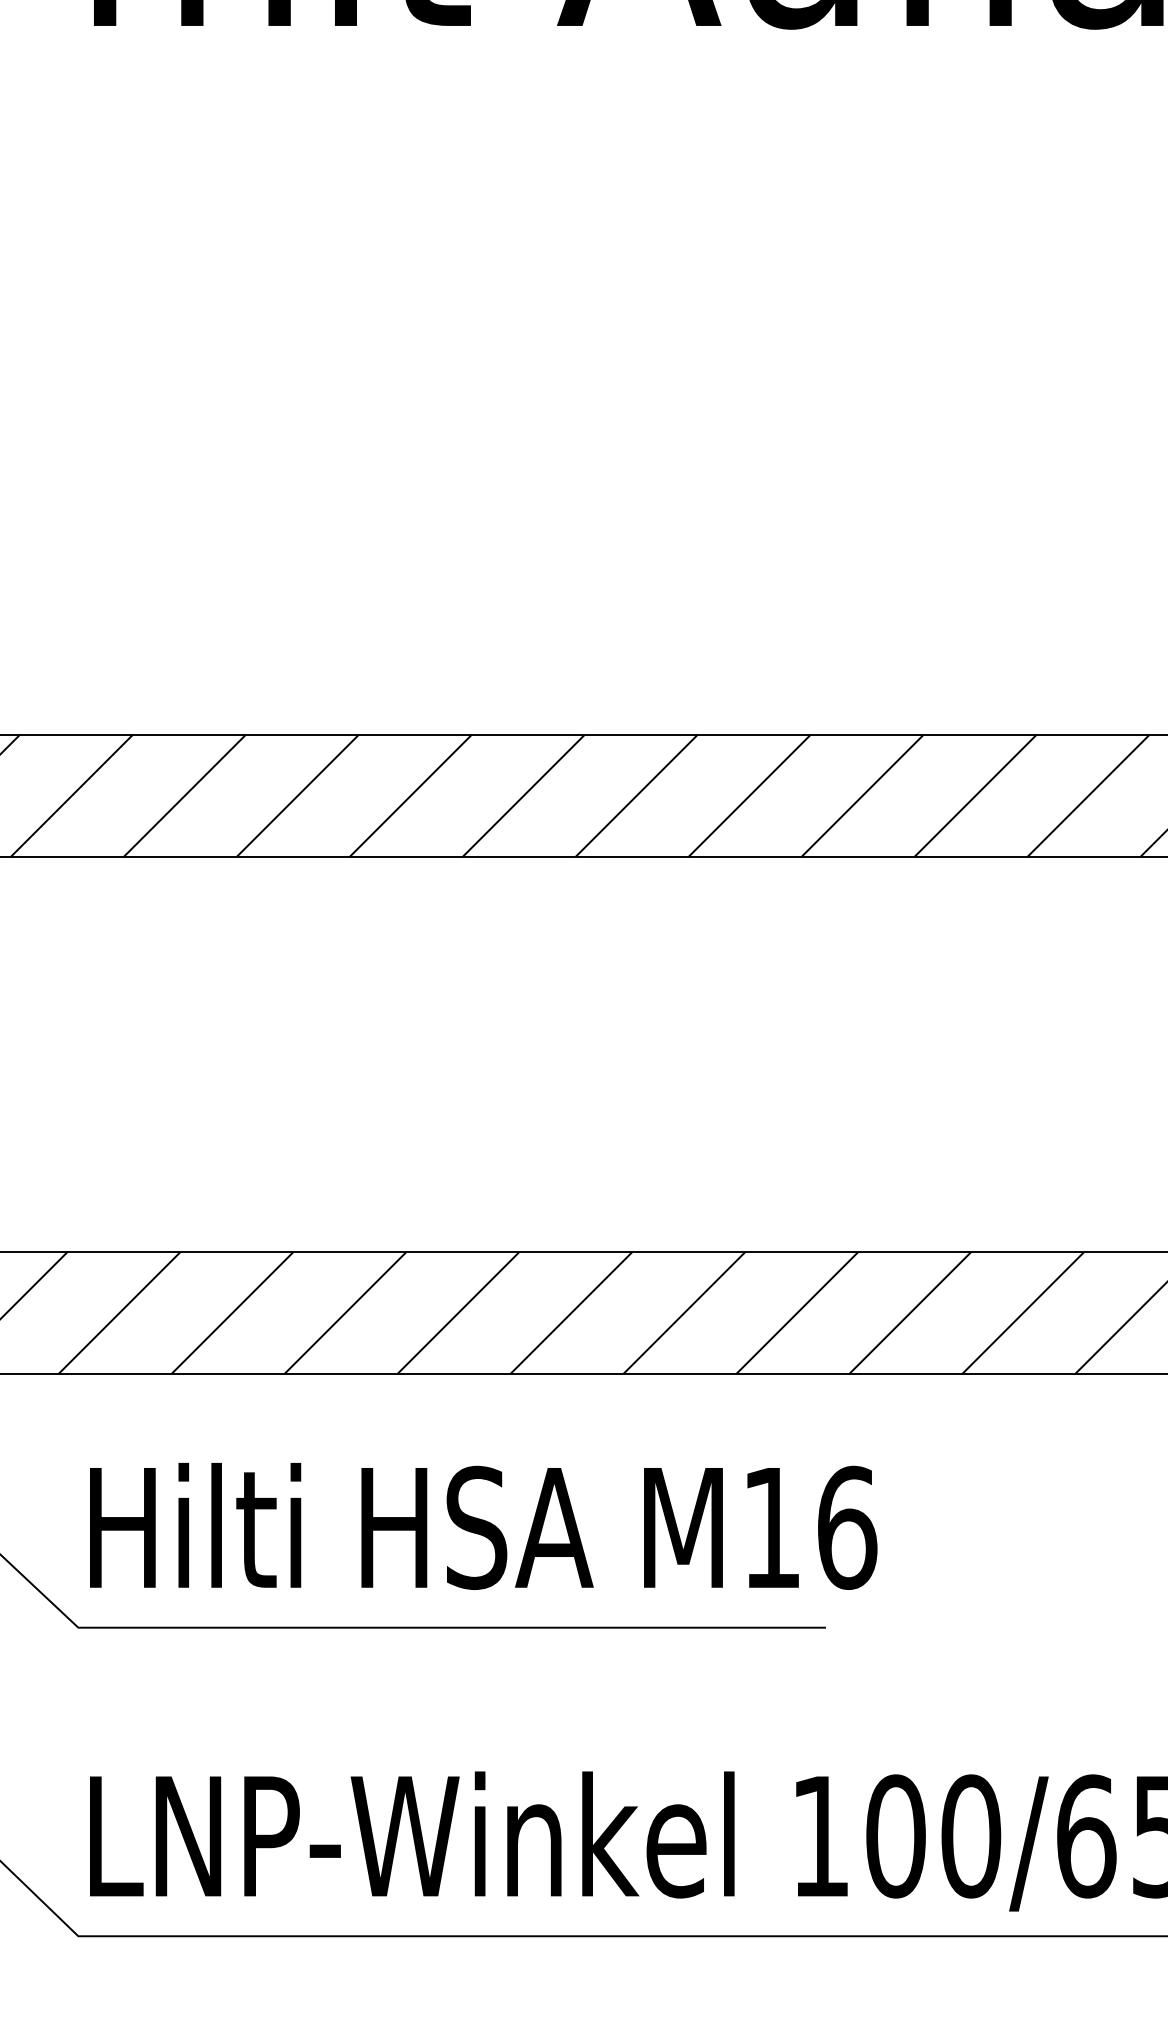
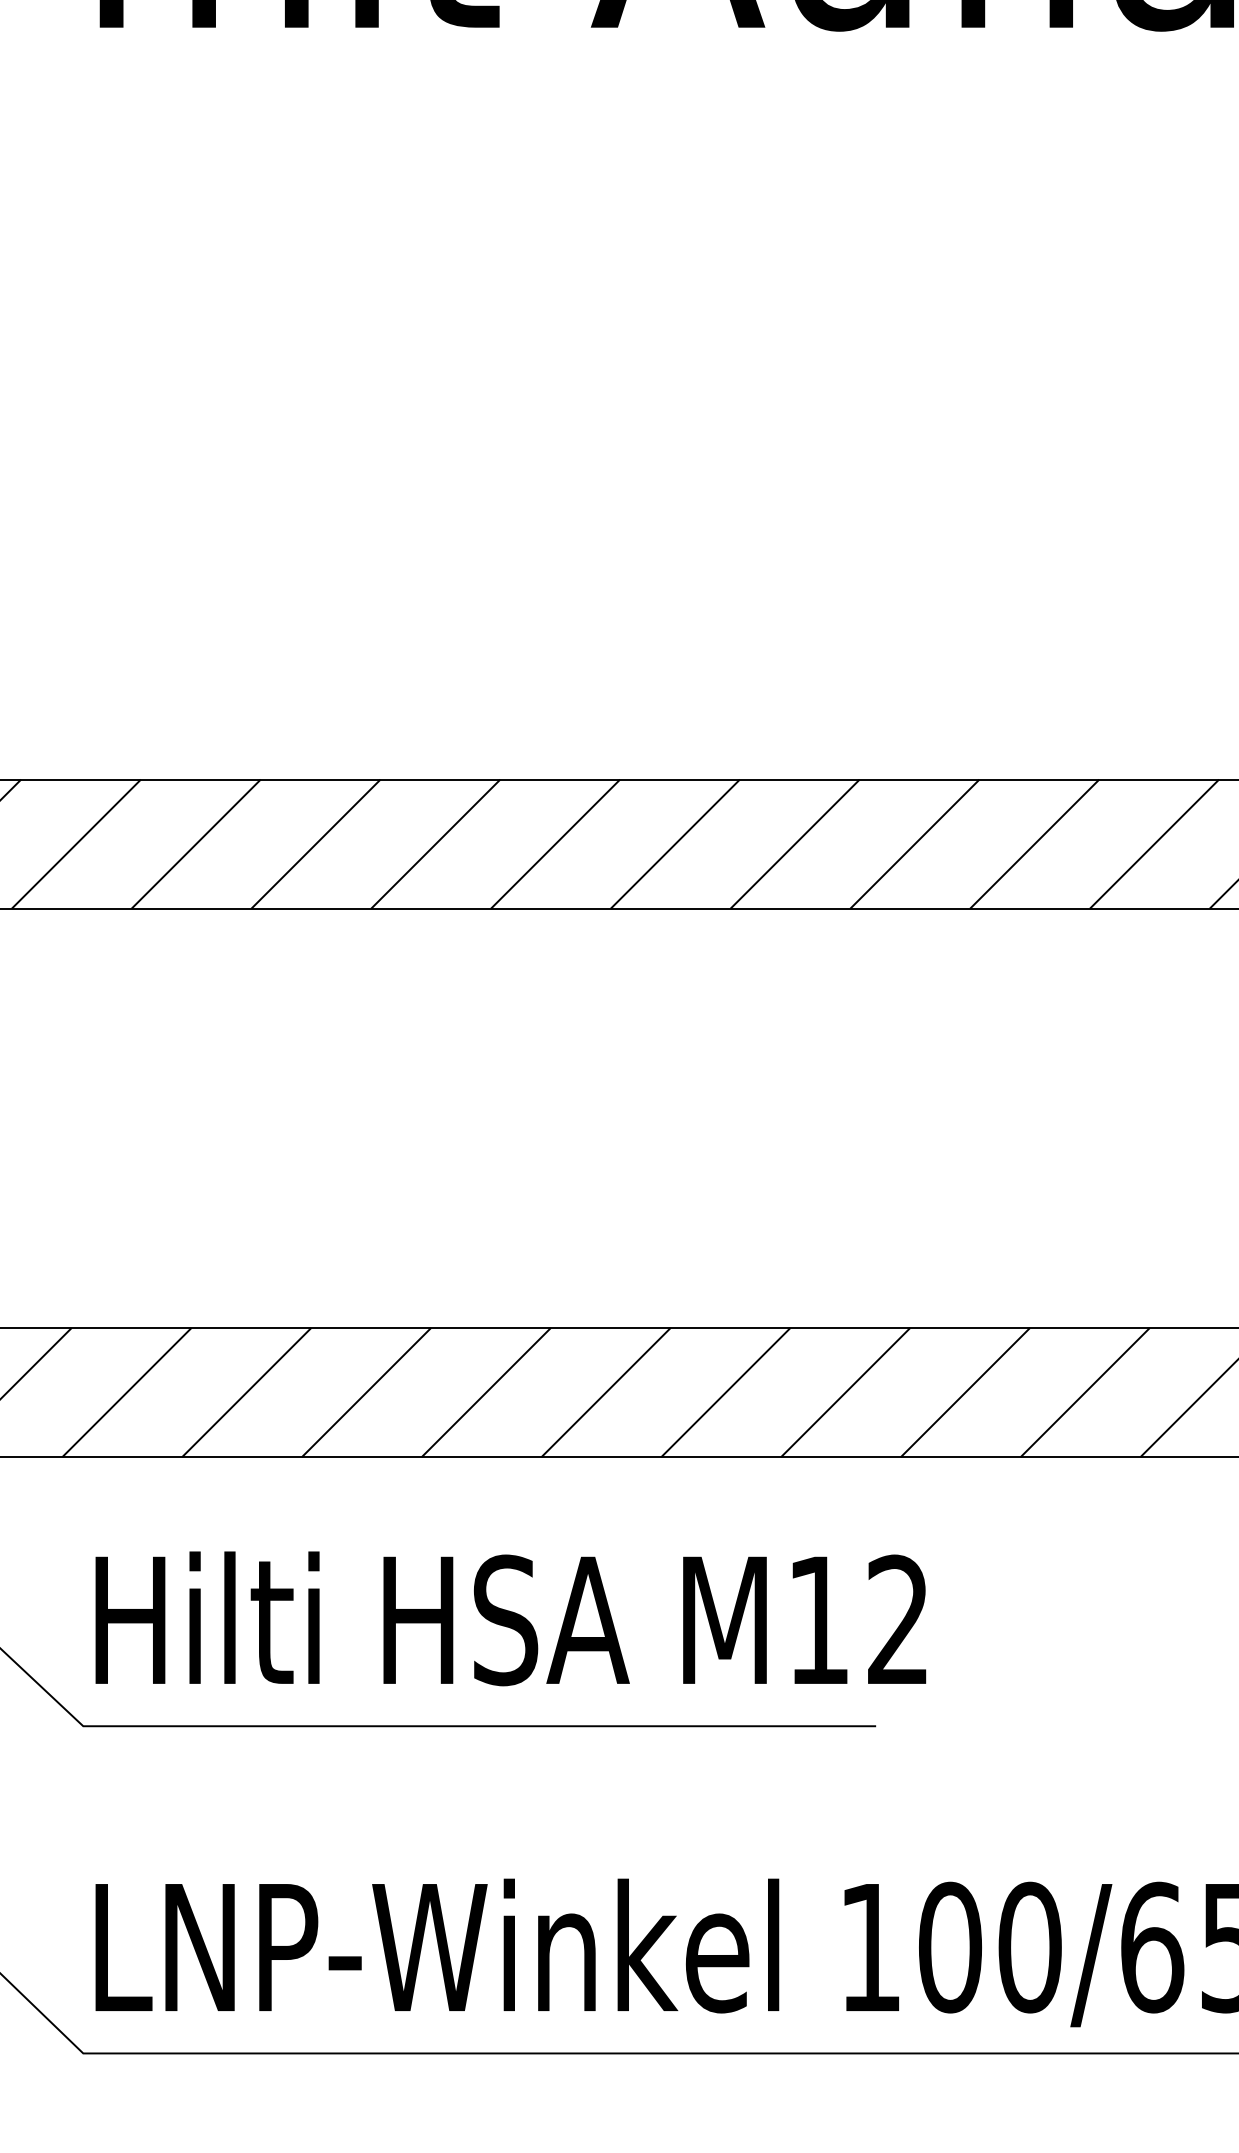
text: (847, 1527) -> (898, 1620), M16 -> M12

